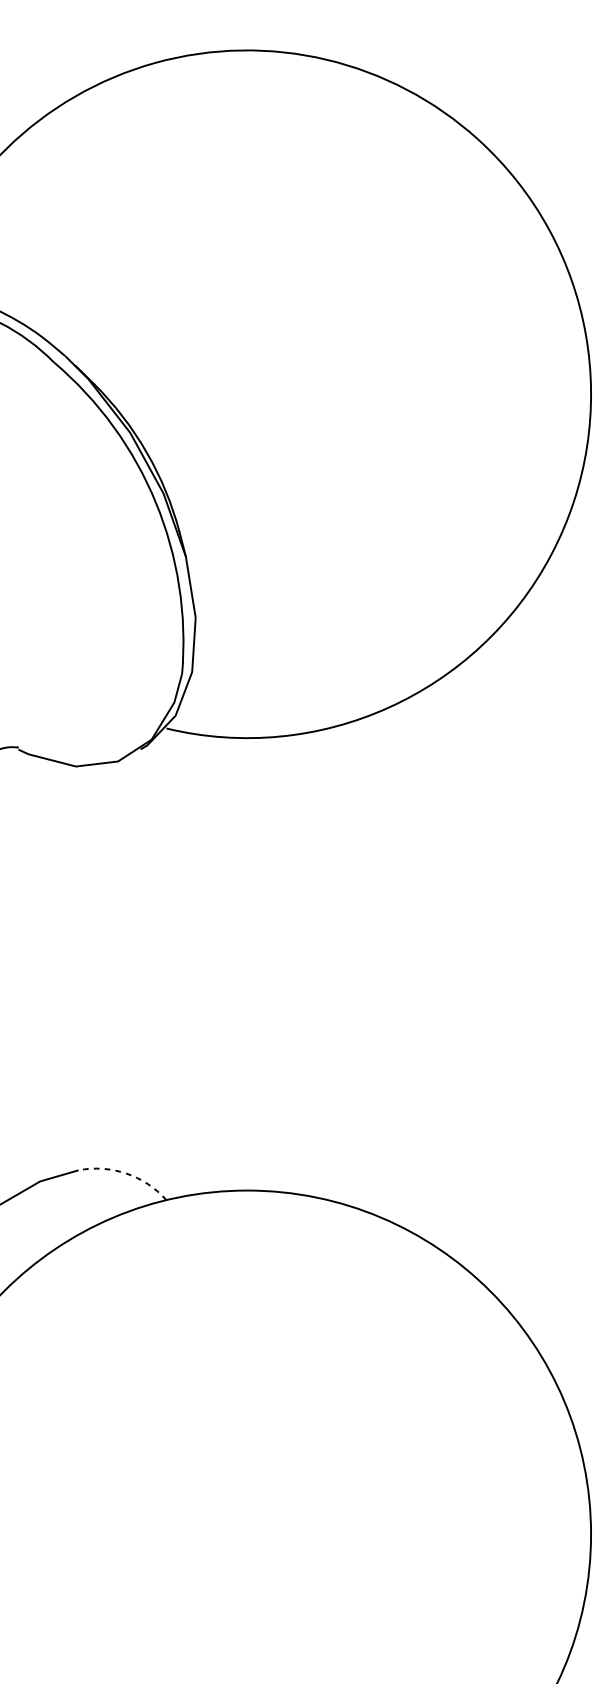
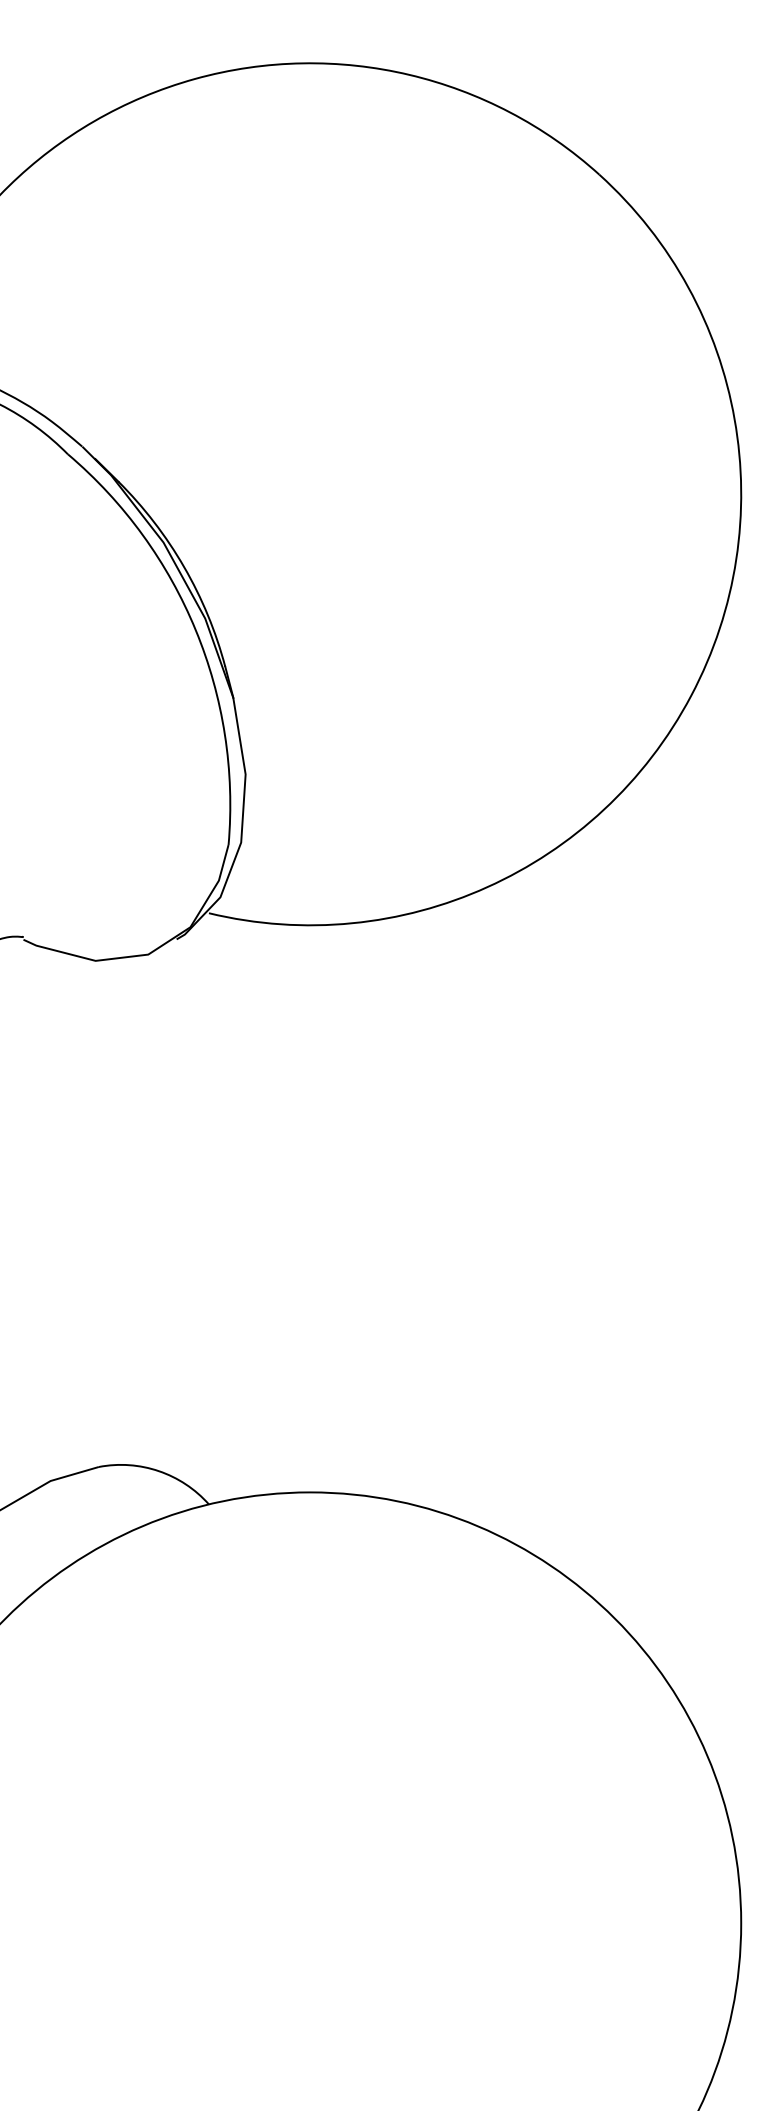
arc: (126, 1173) -> (158, 1471), dashed -> solid

